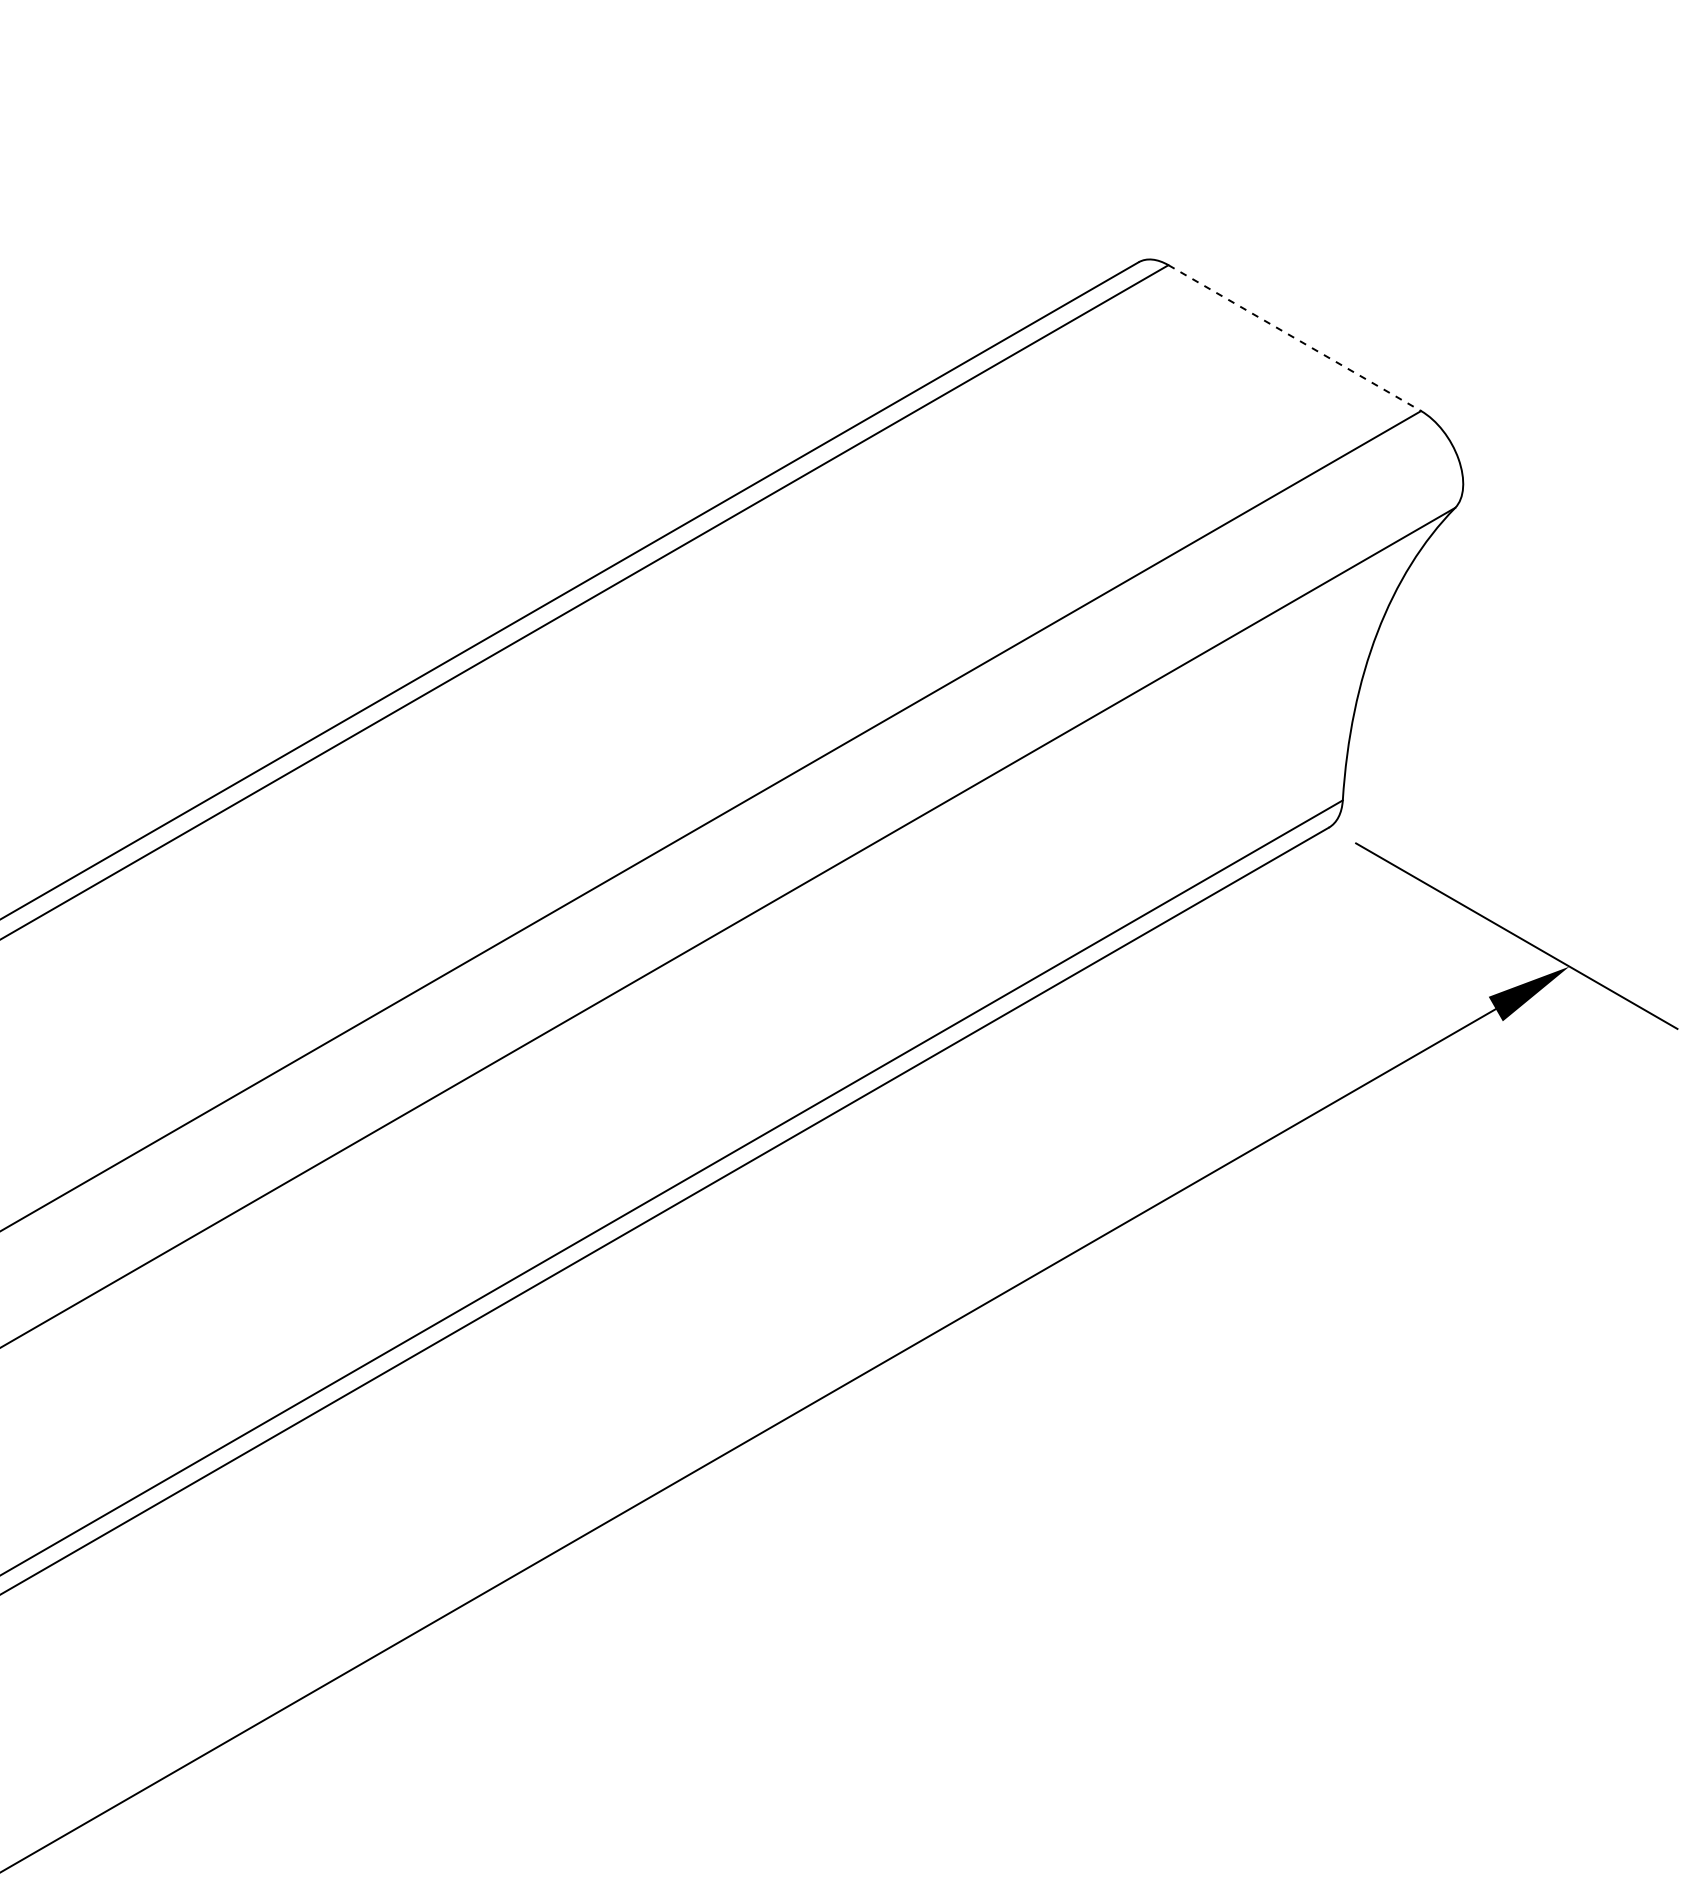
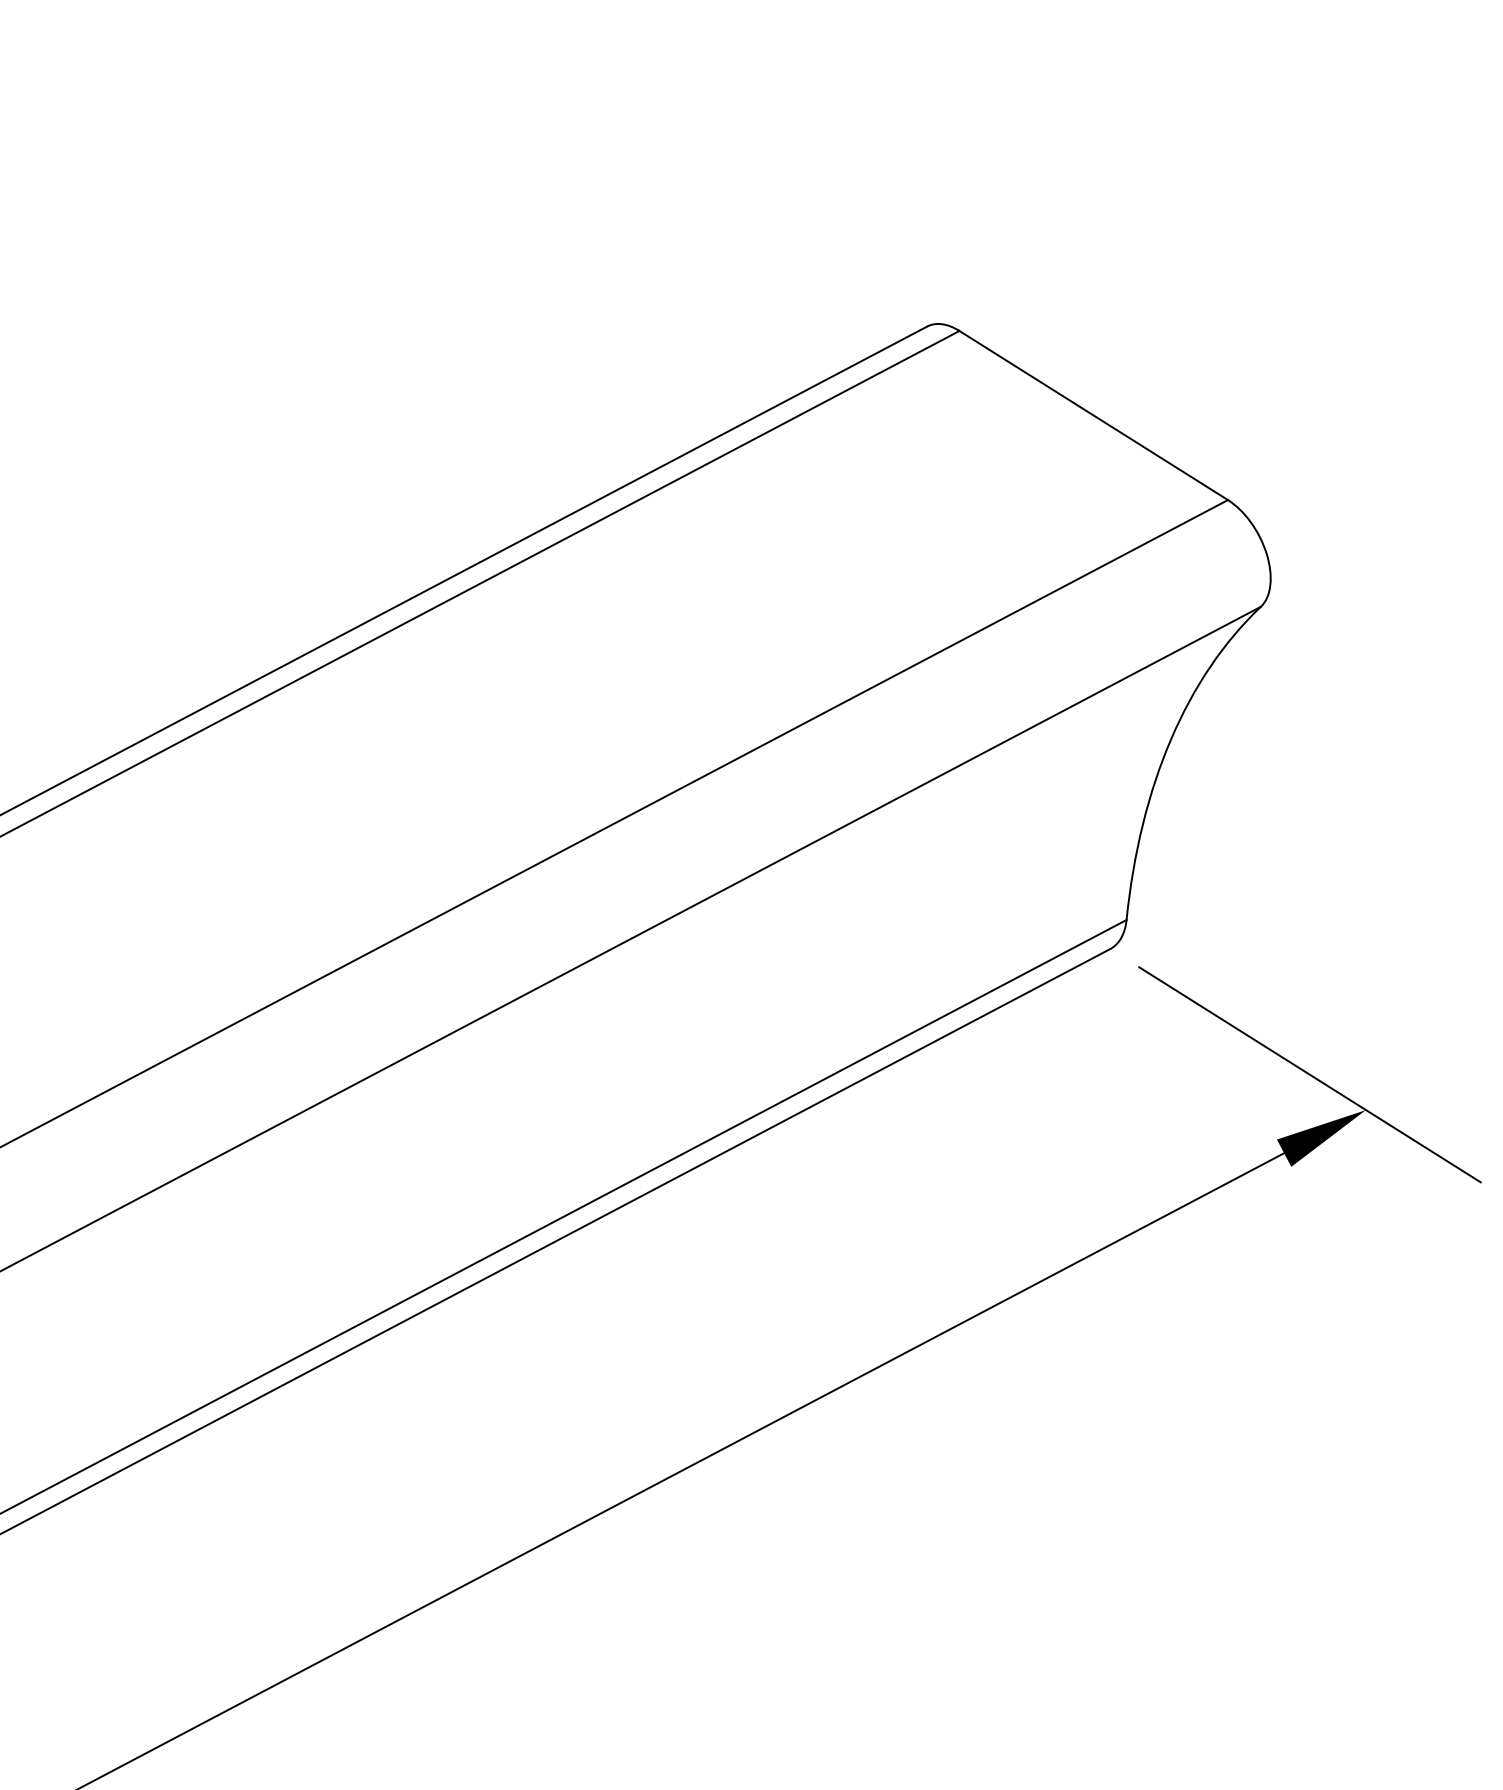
line: (1294, 338) -> (1093, 415), dashed -> solid

